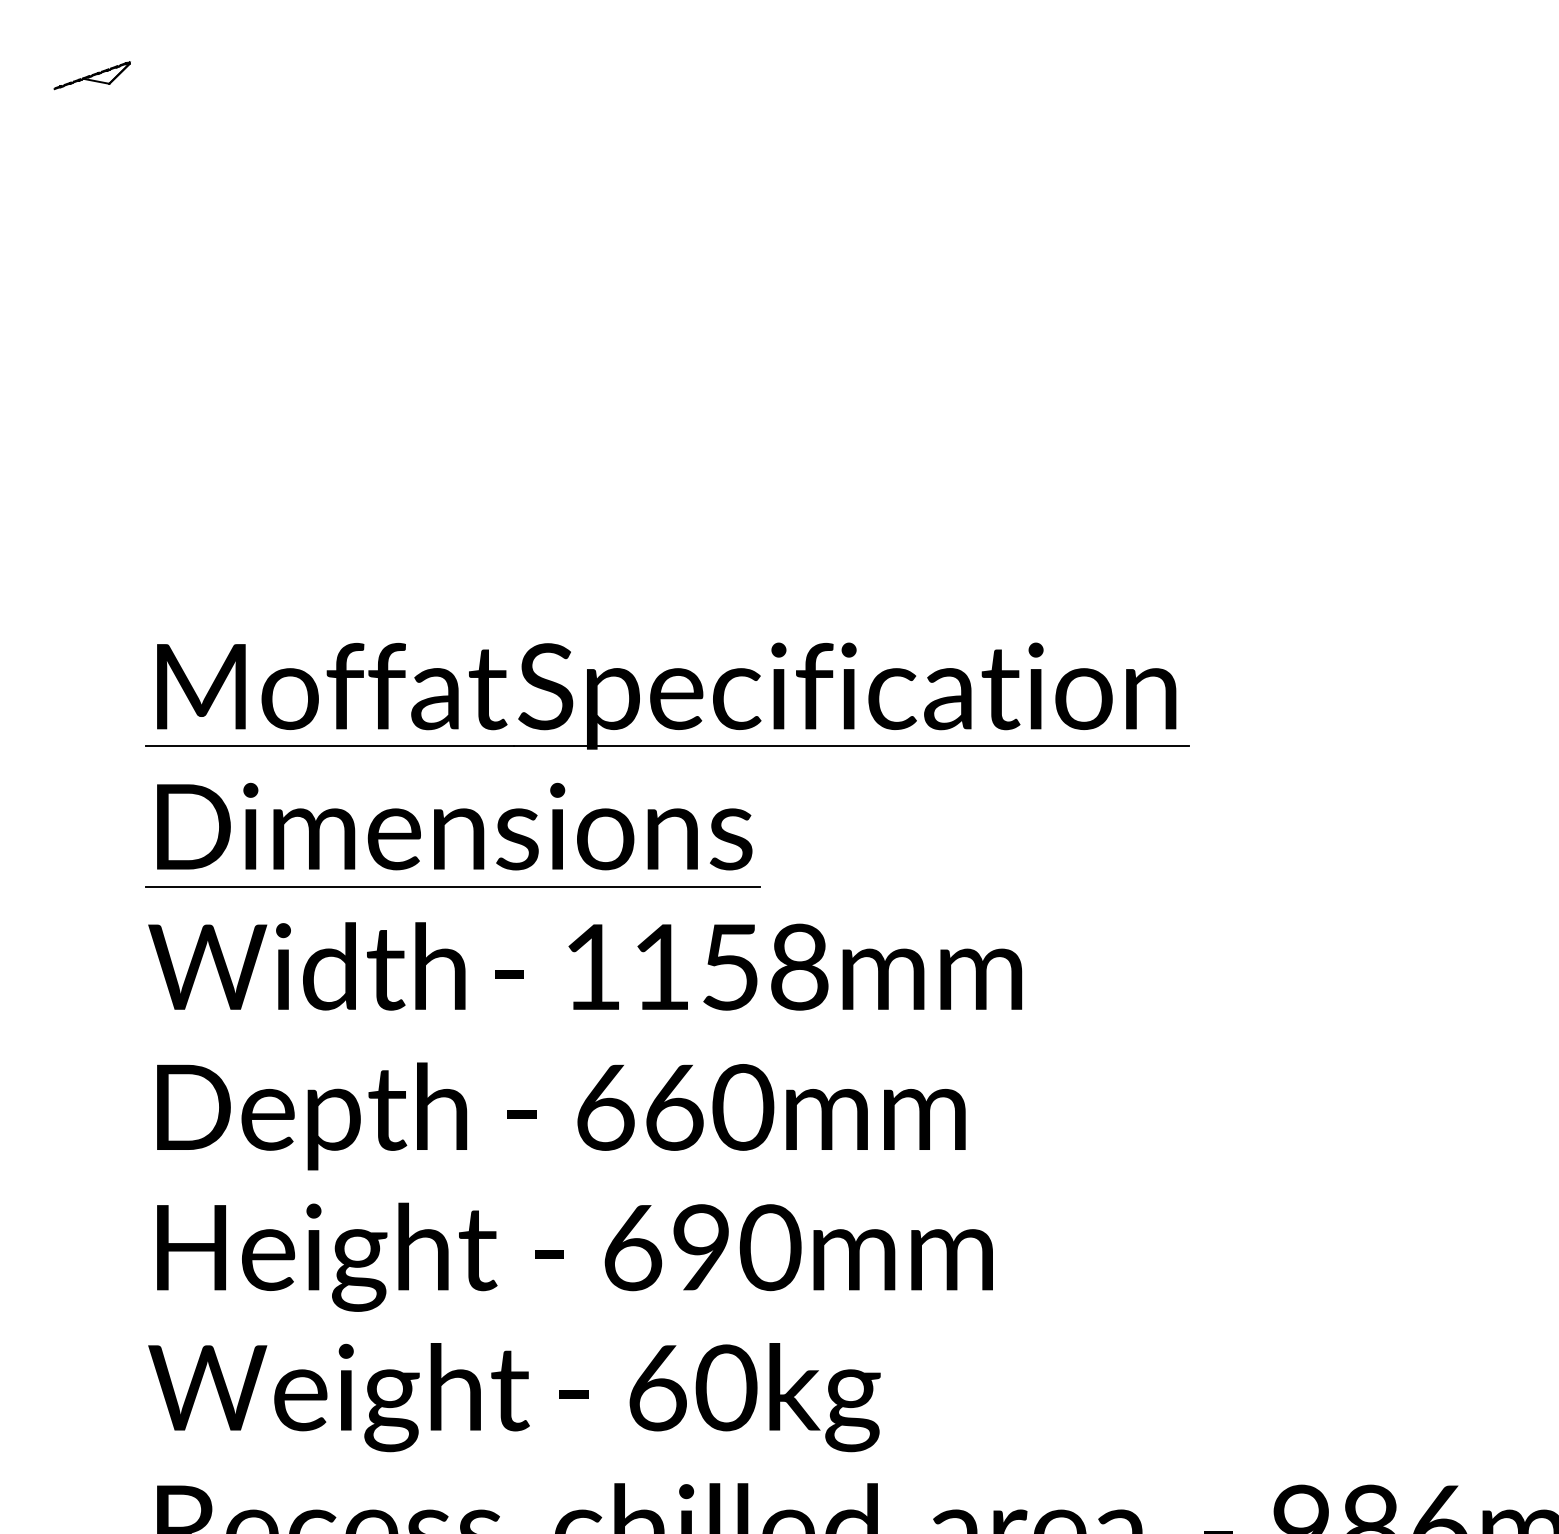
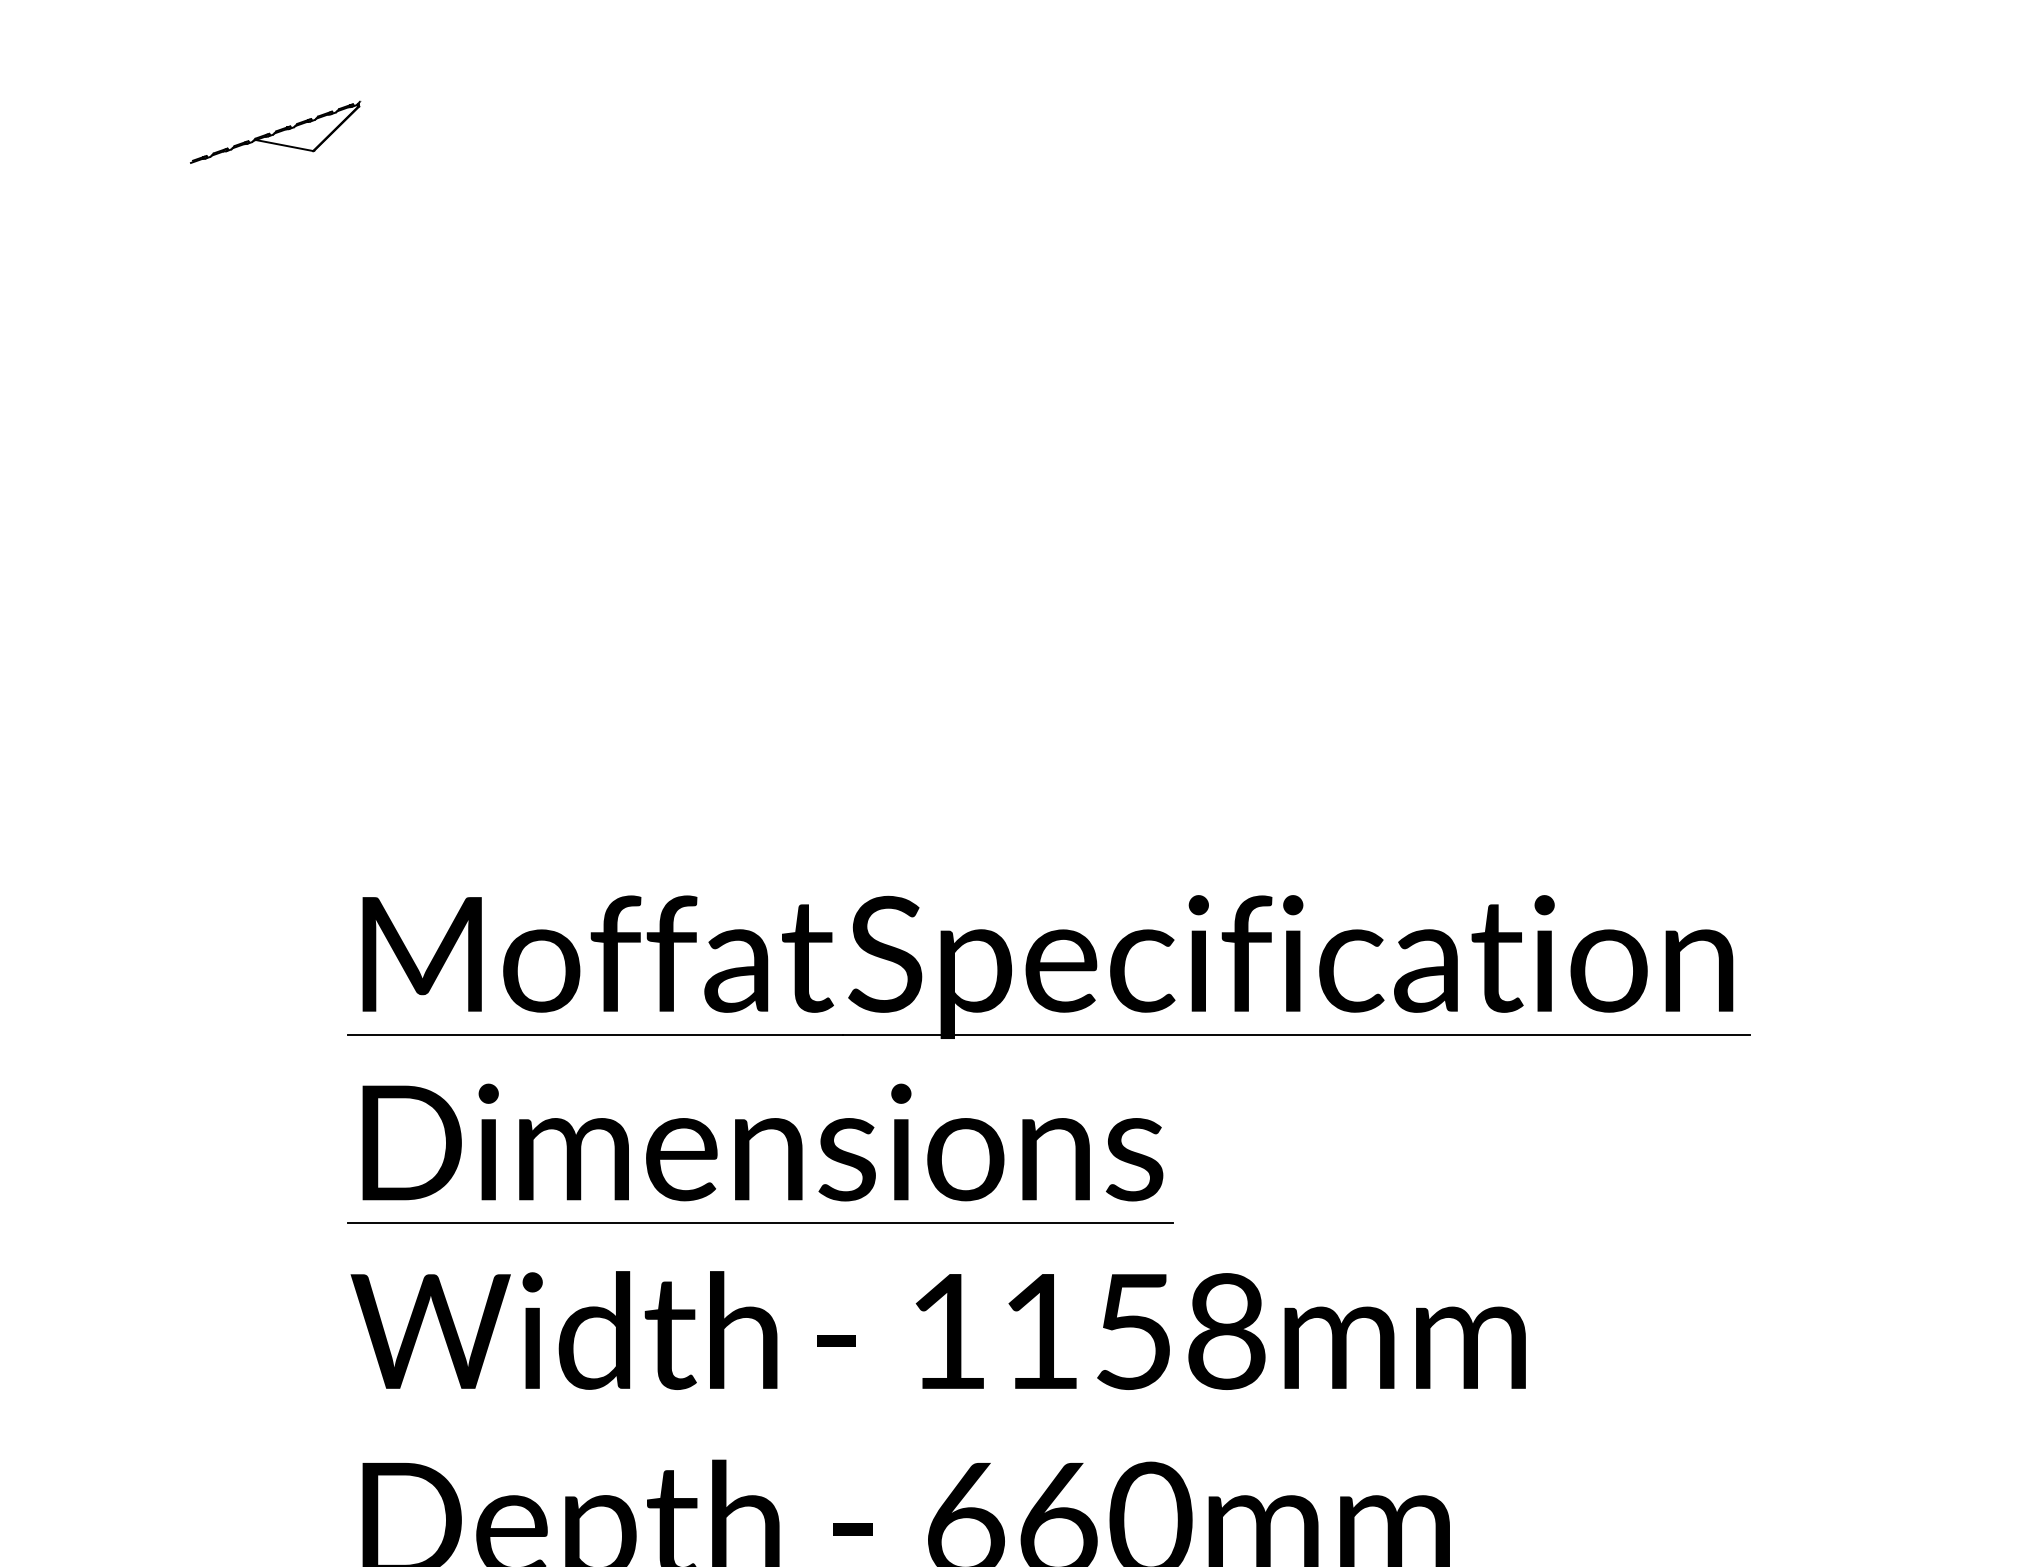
part: (92, 75) -> (275, 132), size x1.67

